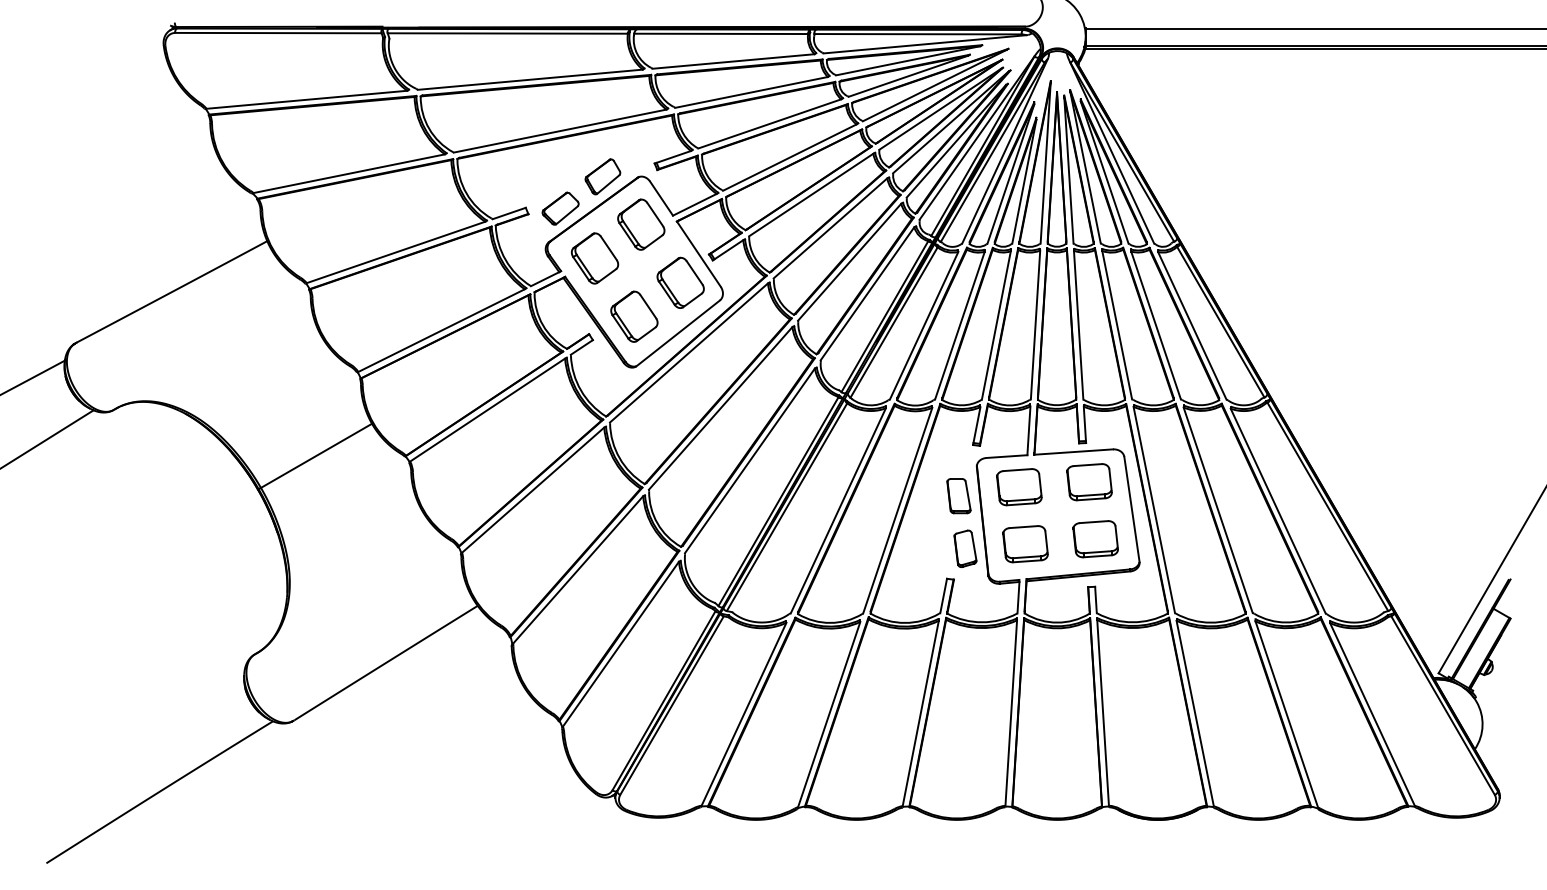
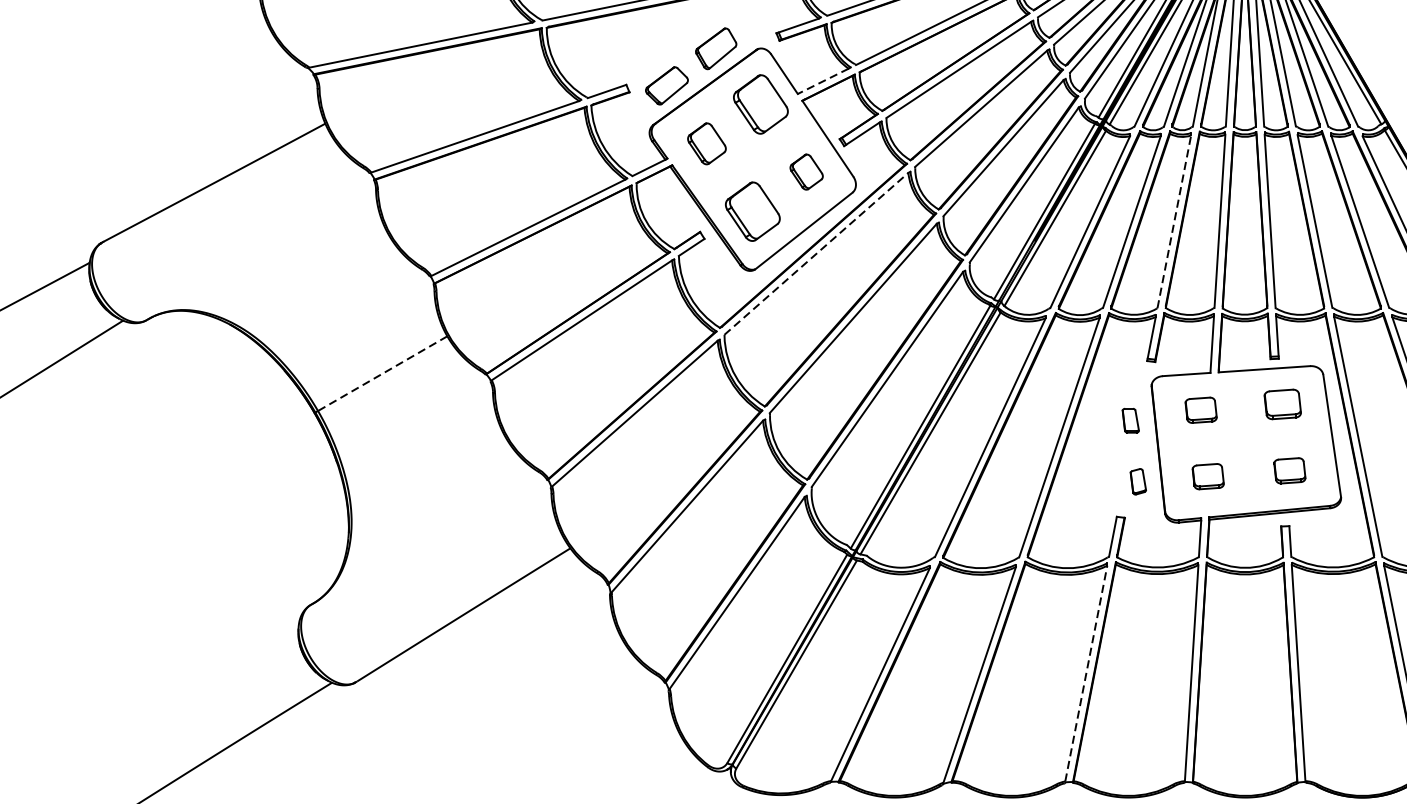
line: (694, 205) -> (822, 82), solid -> dashed
part: (594, 258) -> (706, 143), size x0.7
part: (680, 282) -> (806, 171), size x0.6
line: (996, 325) -> (1174, 221), solid -> dashed
line: (689, 352) -> (817, 253), solid -> dashed
line: (316, 456) -> (382, 374), solid -> dashed
part: (1089, 482) -> (1282, 404), size x0.7
part: (1019, 487) -> (1201, 410), size x0.6
part: (958, 496) -> (1130, 420), size x0.6
part: (1095, 539) -> (1289, 471), size x0.6
part: (1025, 544) -> (1208, 476), size x0.6
part: (965, 548) -> (1138, 481), size x0.6
line: (920, 712) -> (1085, 672), solid -> dashed

